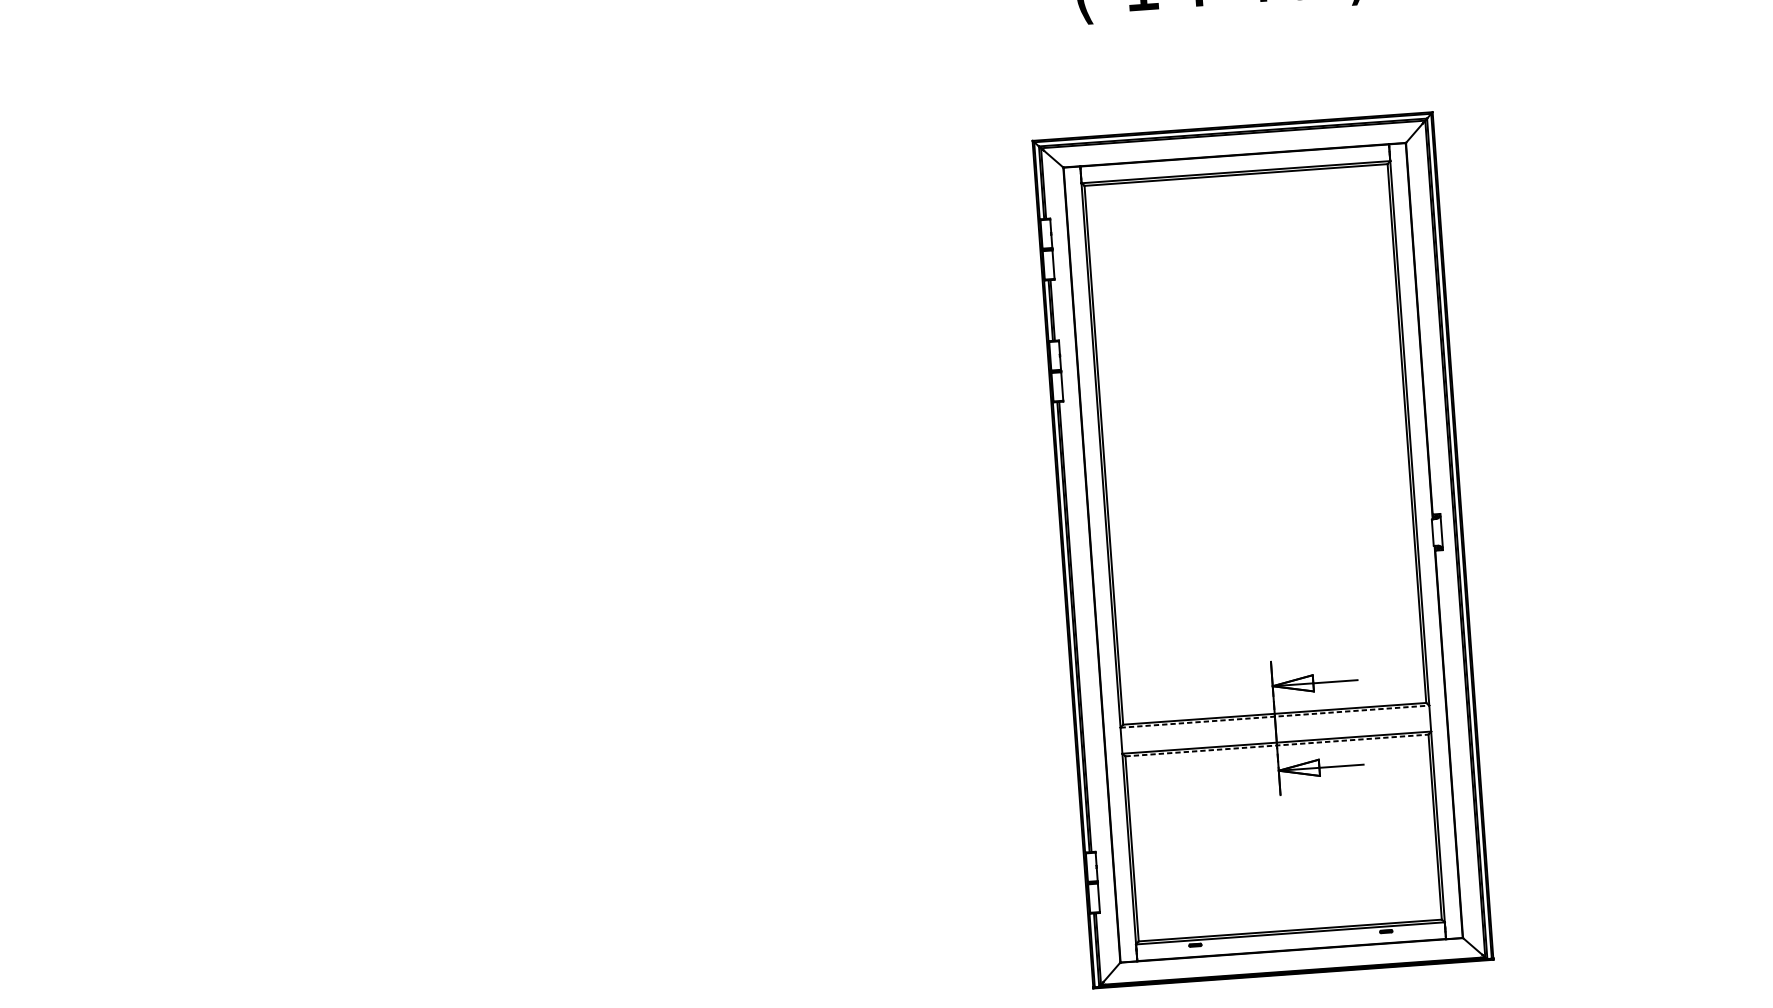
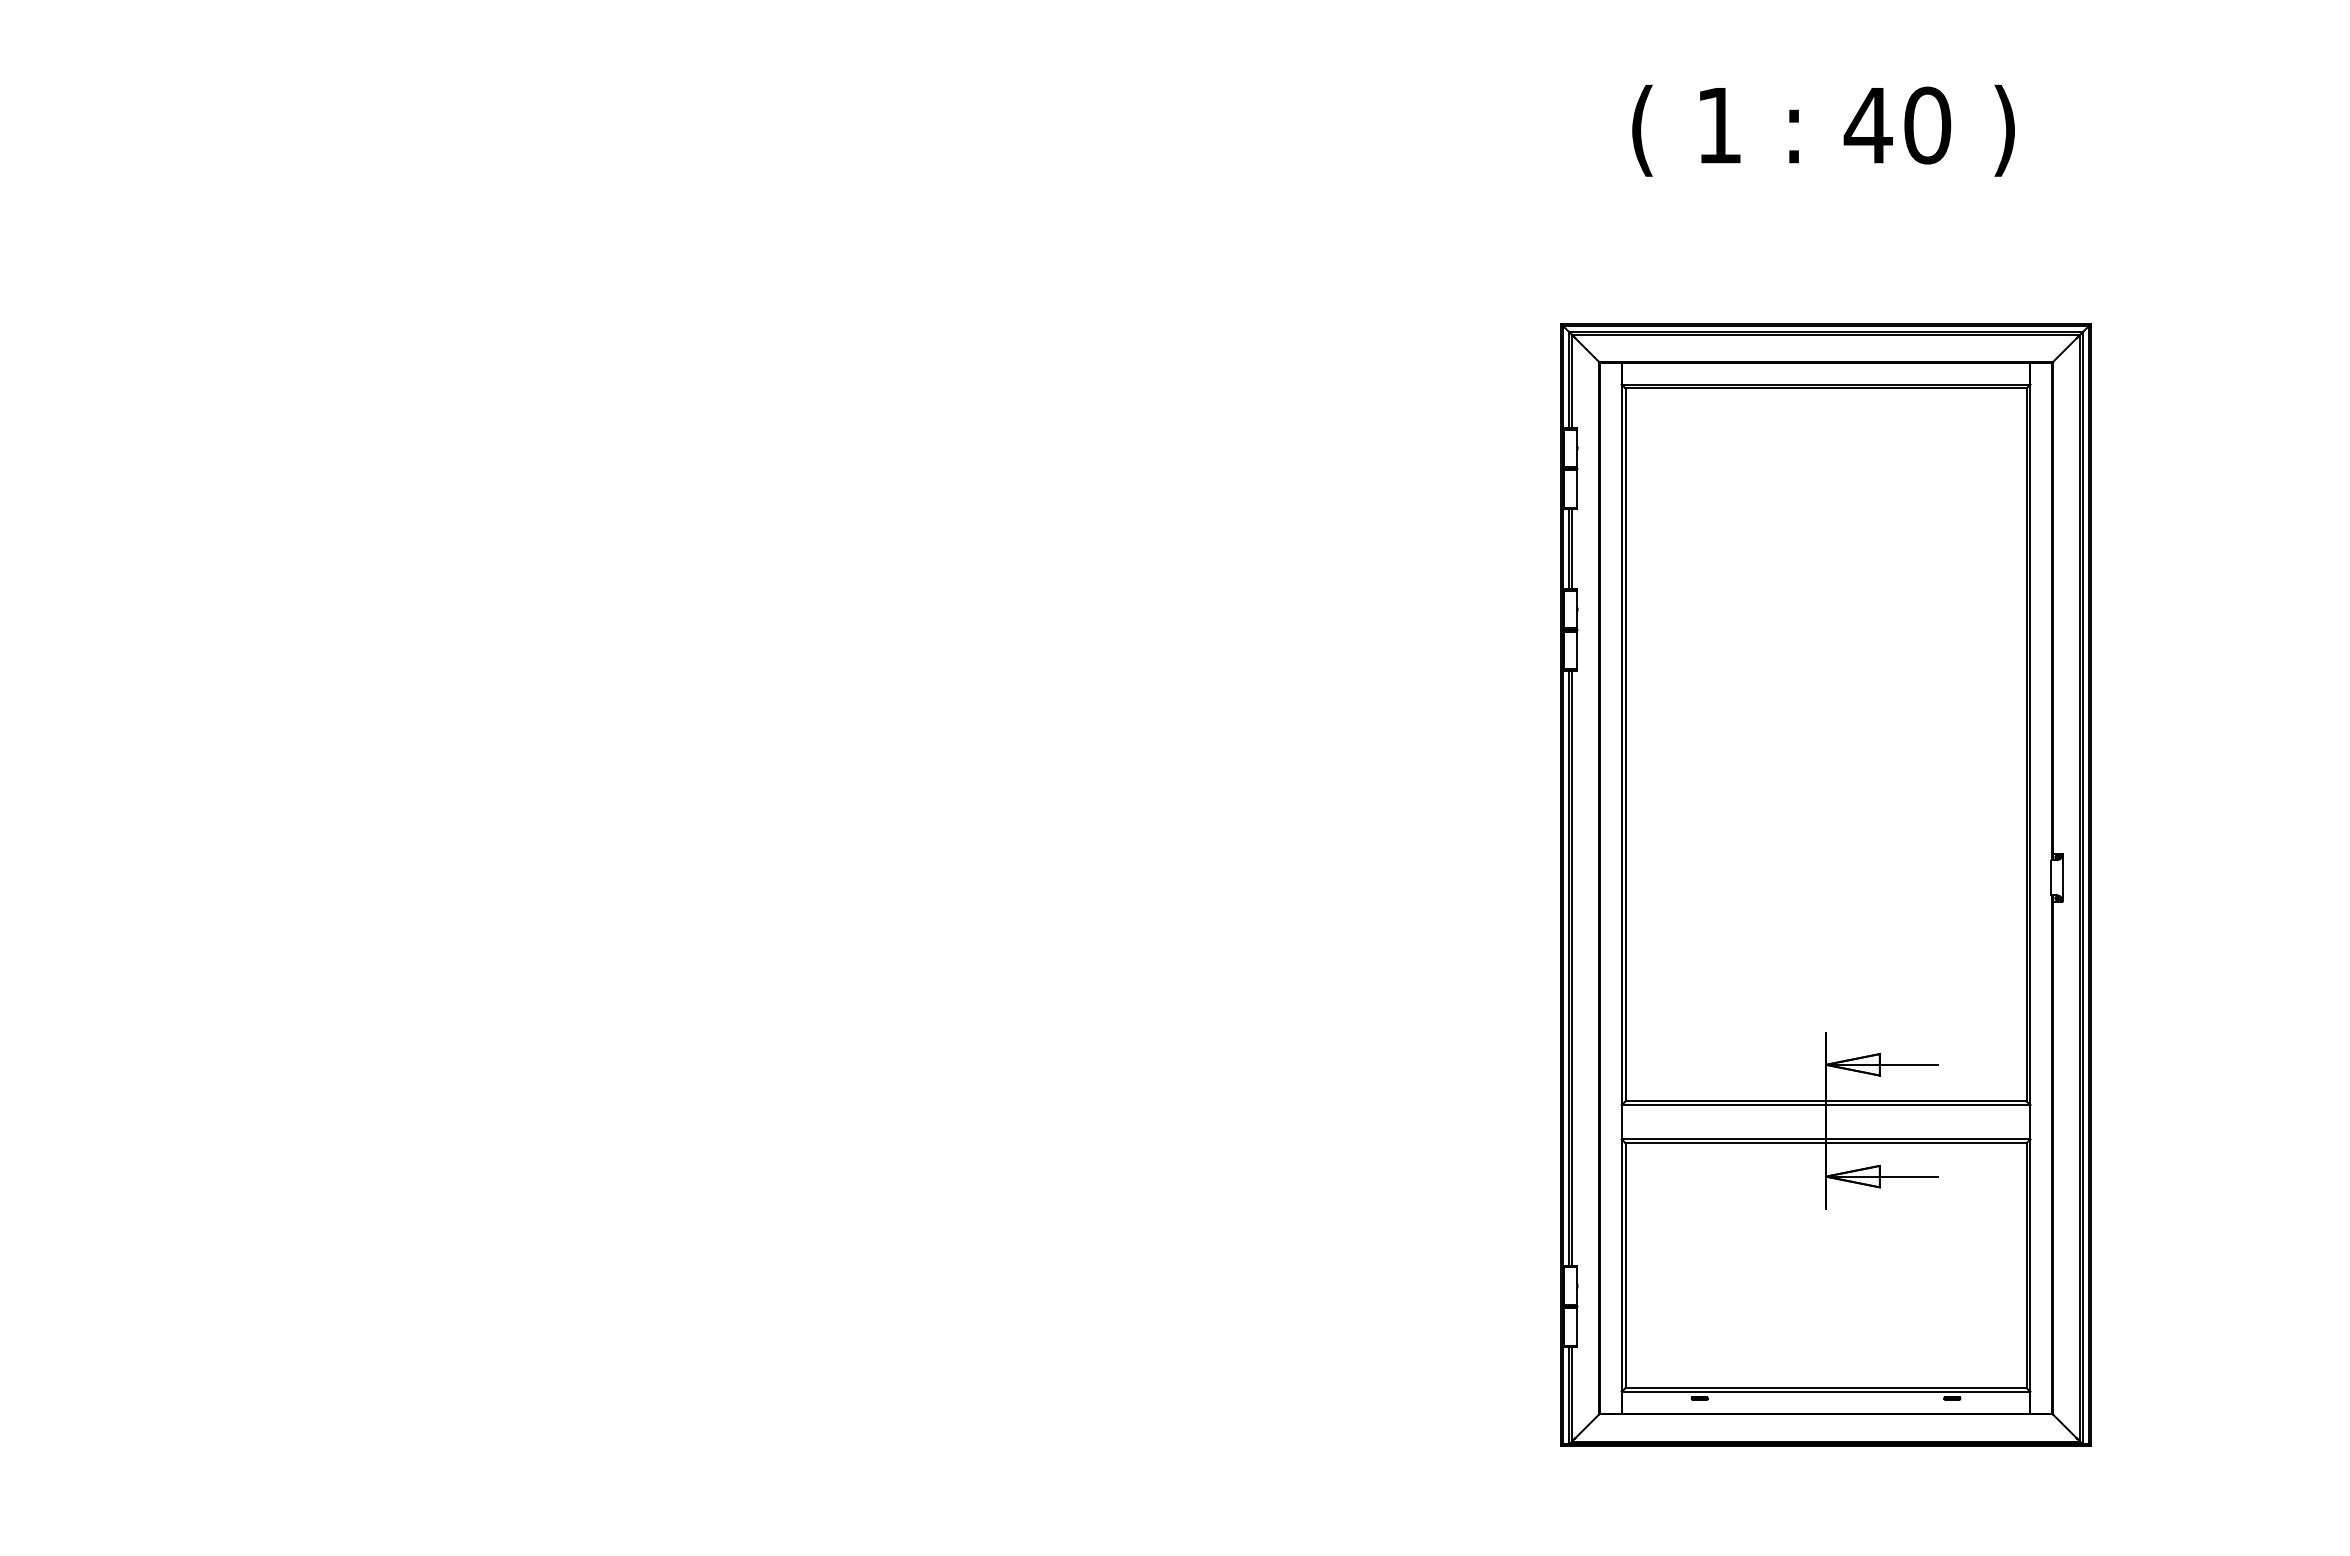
line: (1275, 716) -> (1826, 1105), dashed -> solid
line: (1277, 745) -> (1826, 1143), dashed -> solid

